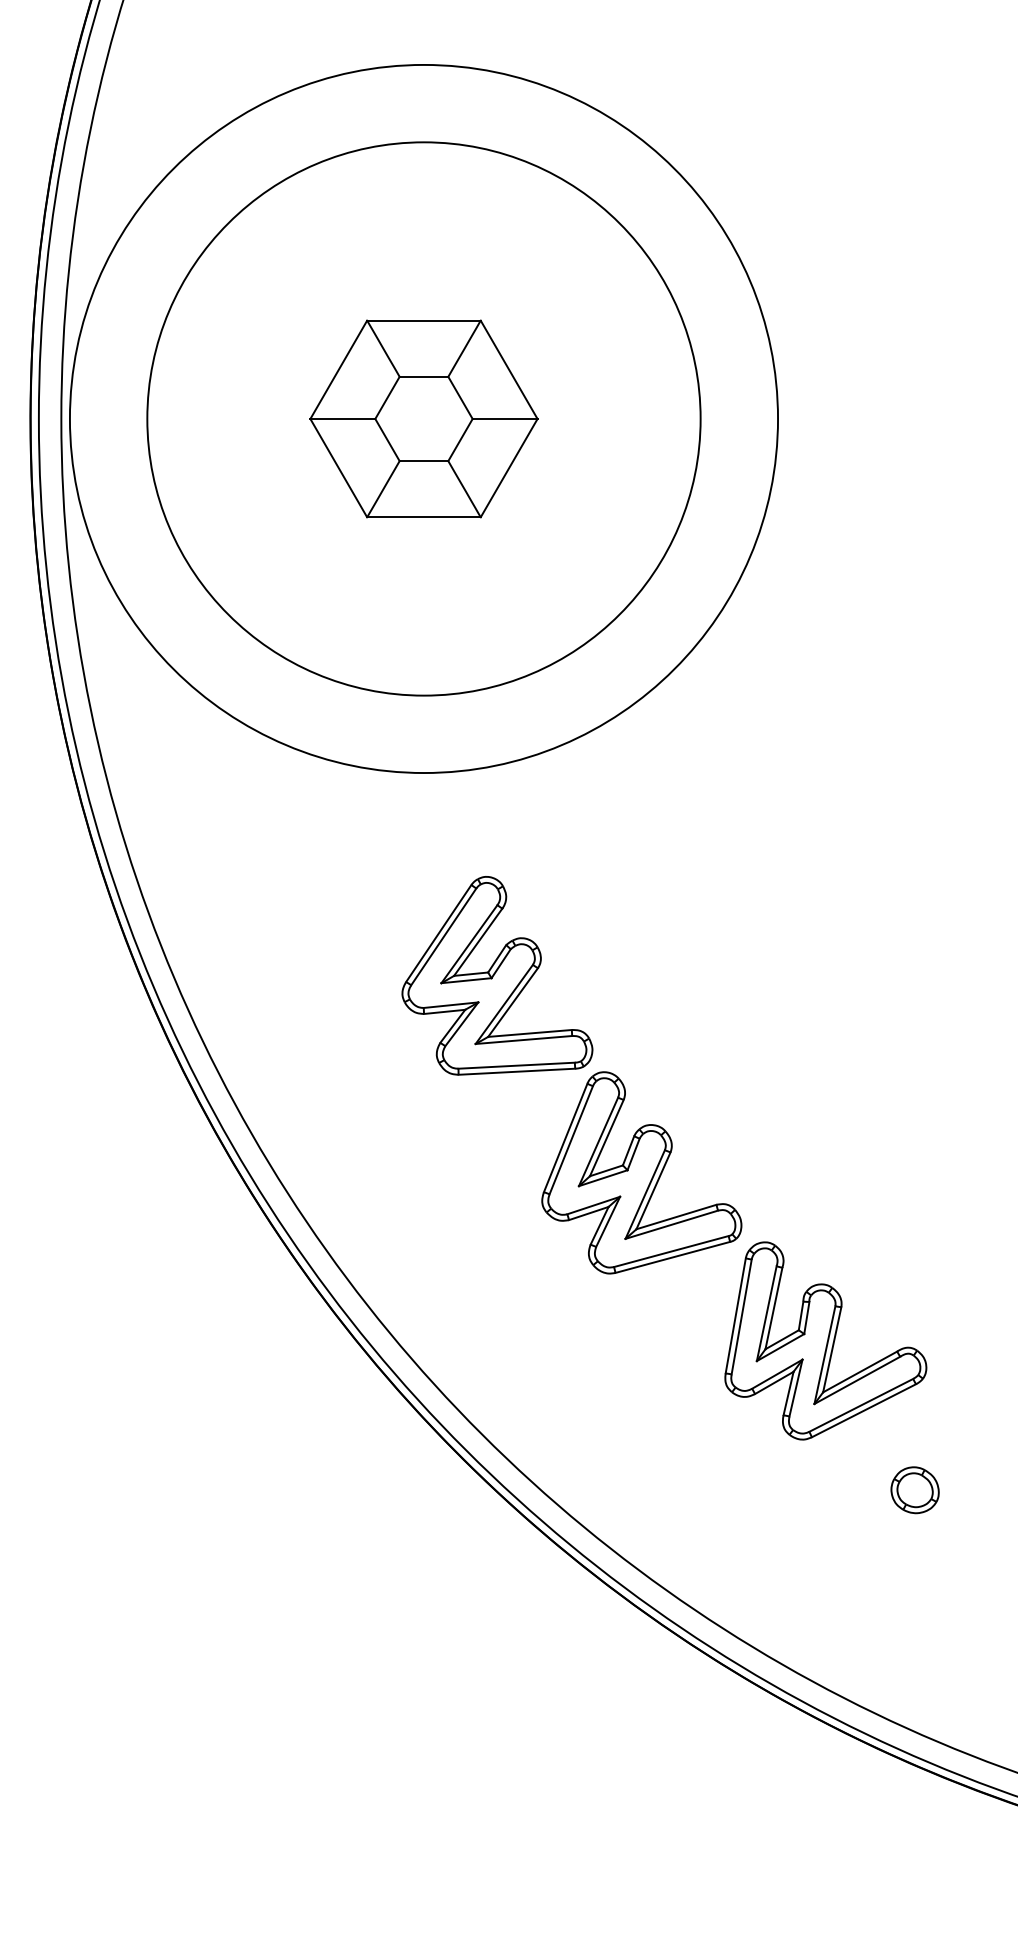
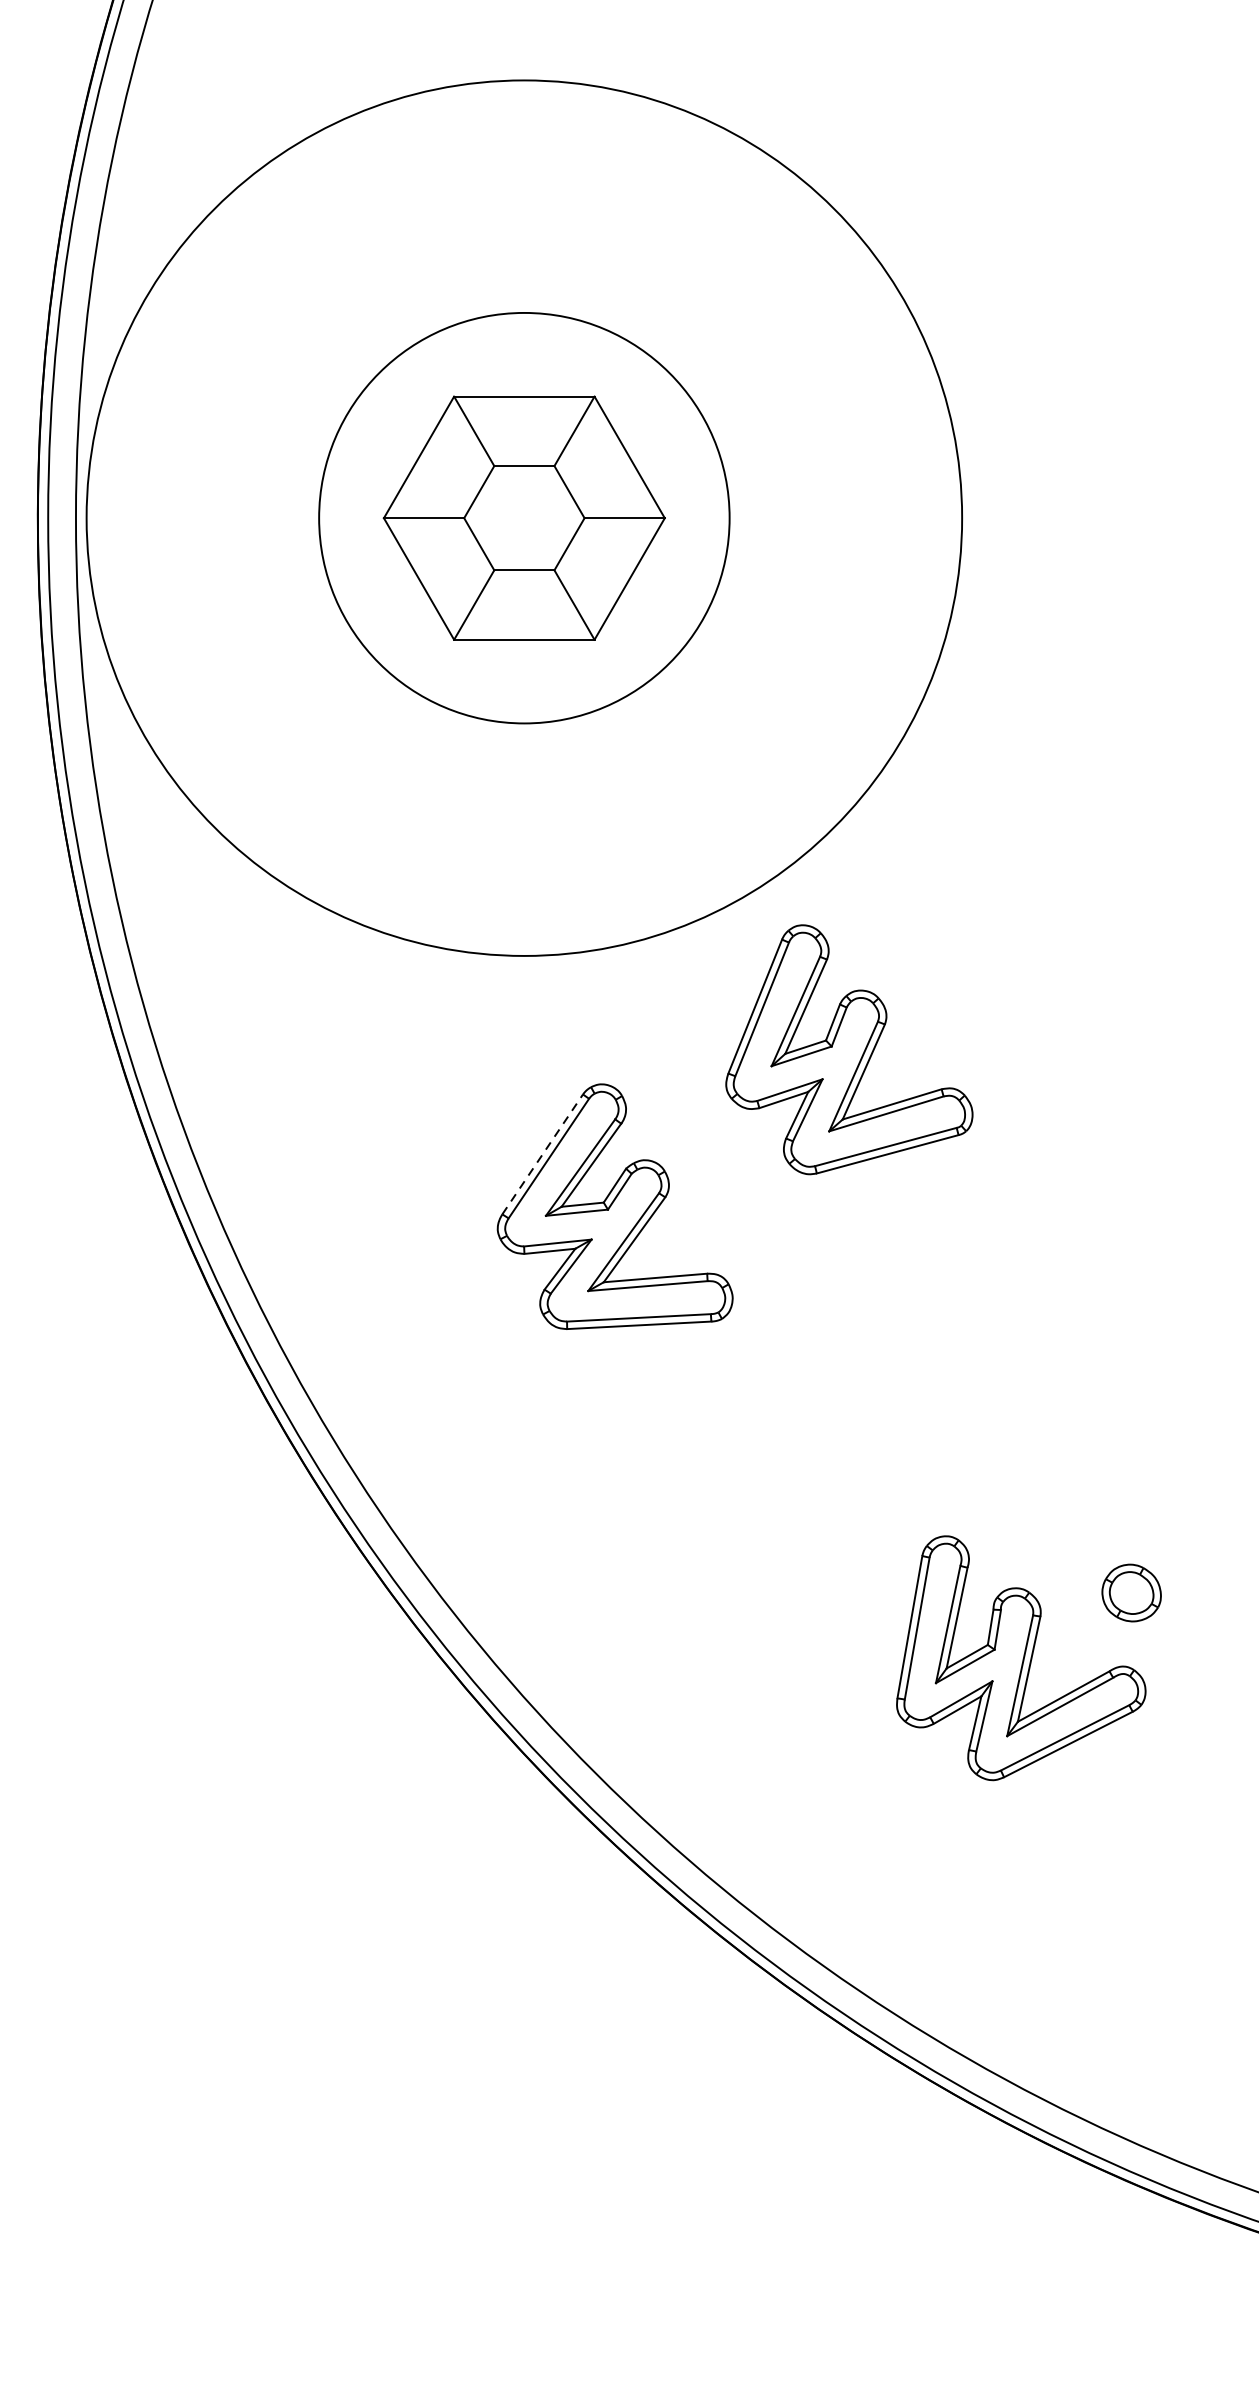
circle: (423, 418) -> (523, 517), size x0.6
line: (439, 933) -> (543, 1154), solid -> dashed
part: (641, 1172) -> (848, 1049), moved
part: (914, 1490) -> (1130, 1593), moved

